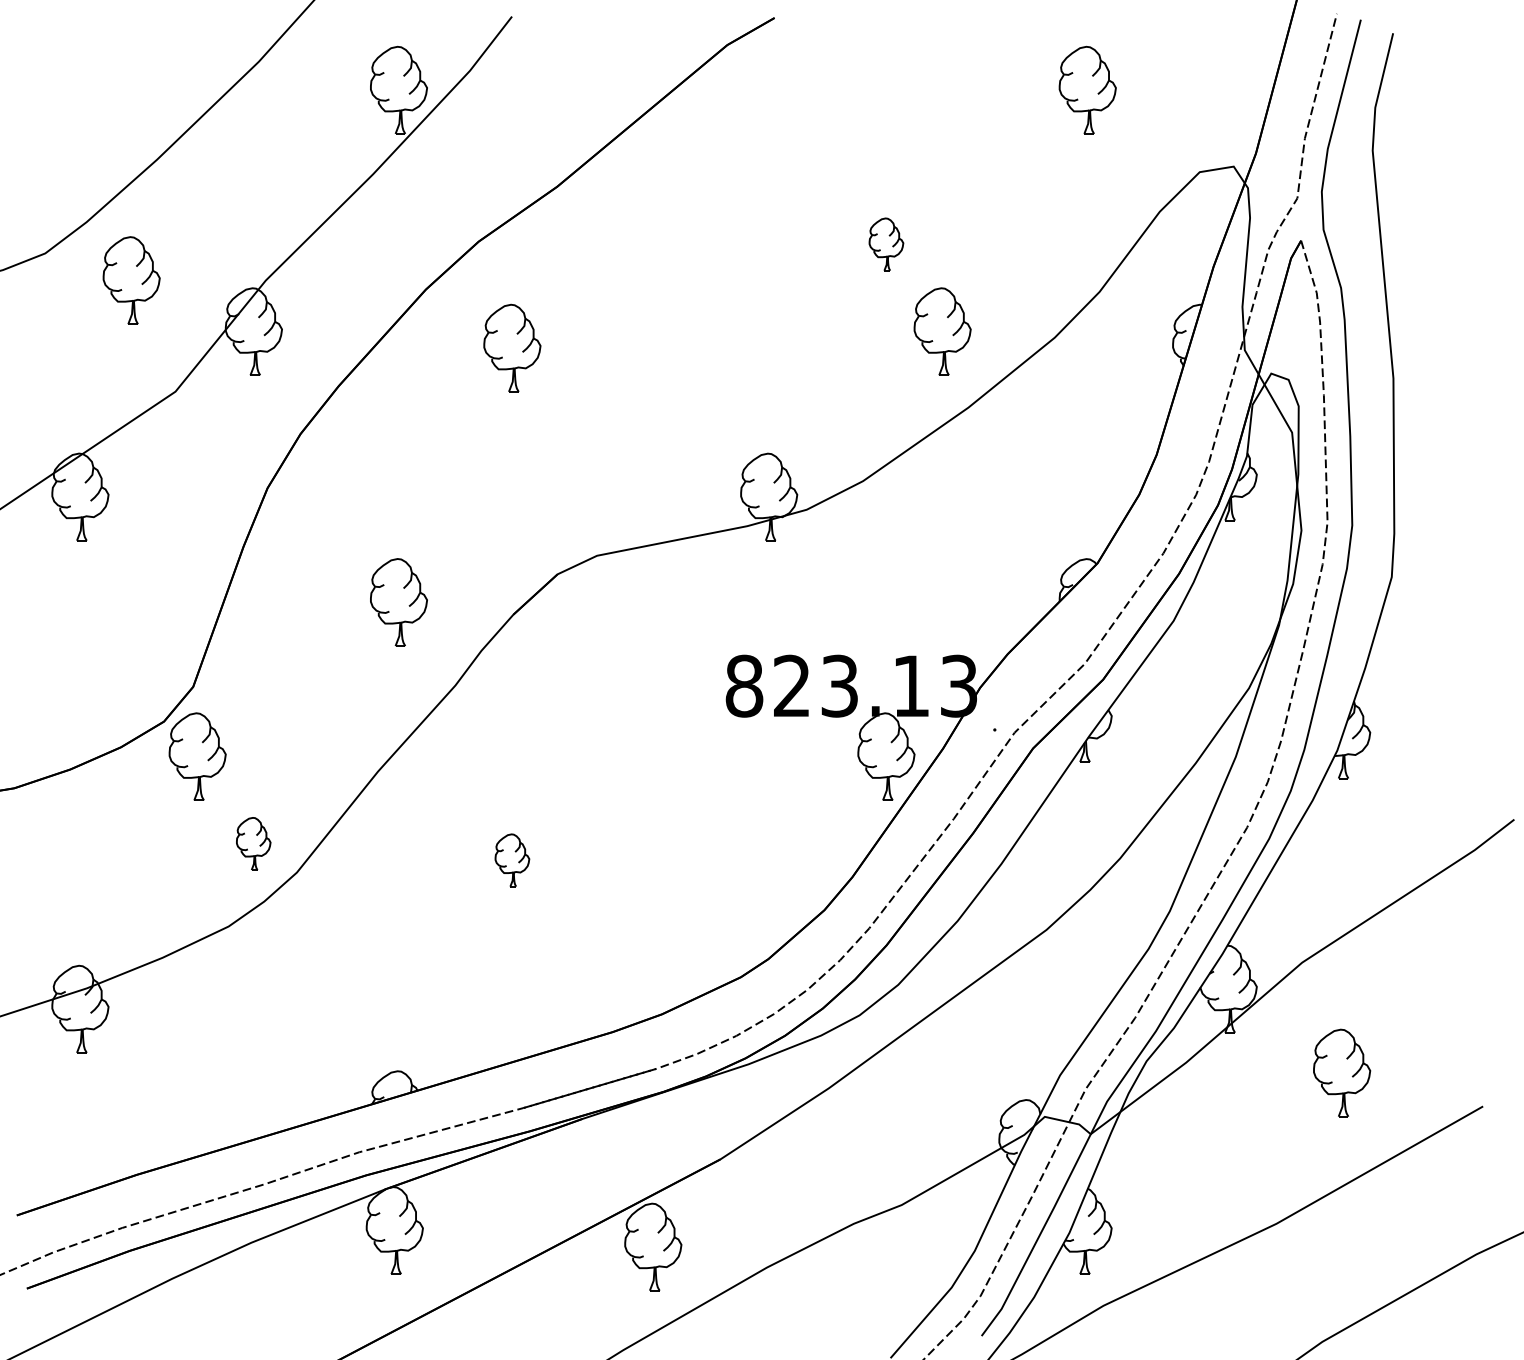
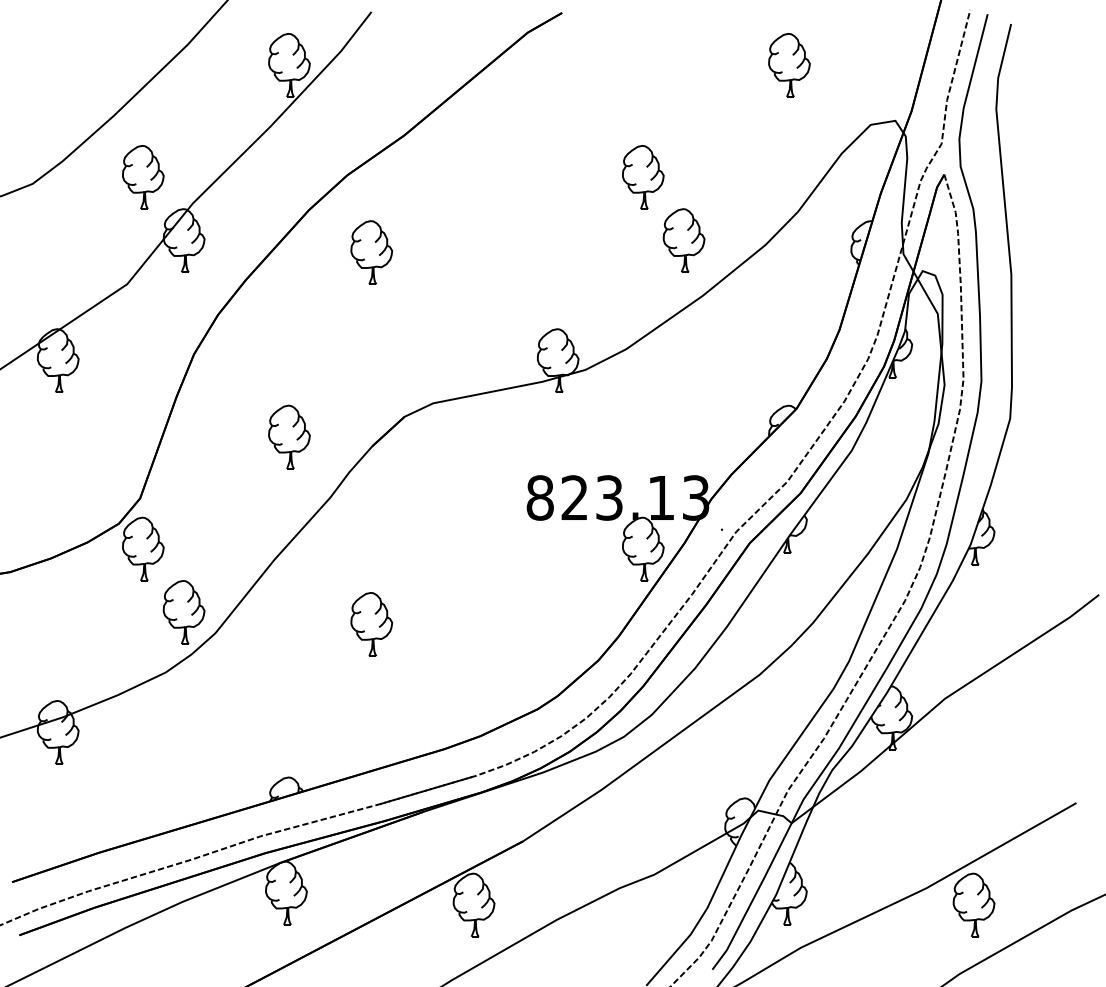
part: (886, 244) -> (643, 177), size x1.67
part: (131, 280) -> (143, 177), moved
part: (253, 843) -> (183, 612), size x1.67
part: (512, 860) -> (371, 624), size x1.67
part: (1342, 1072) -> (974, 904), moved

